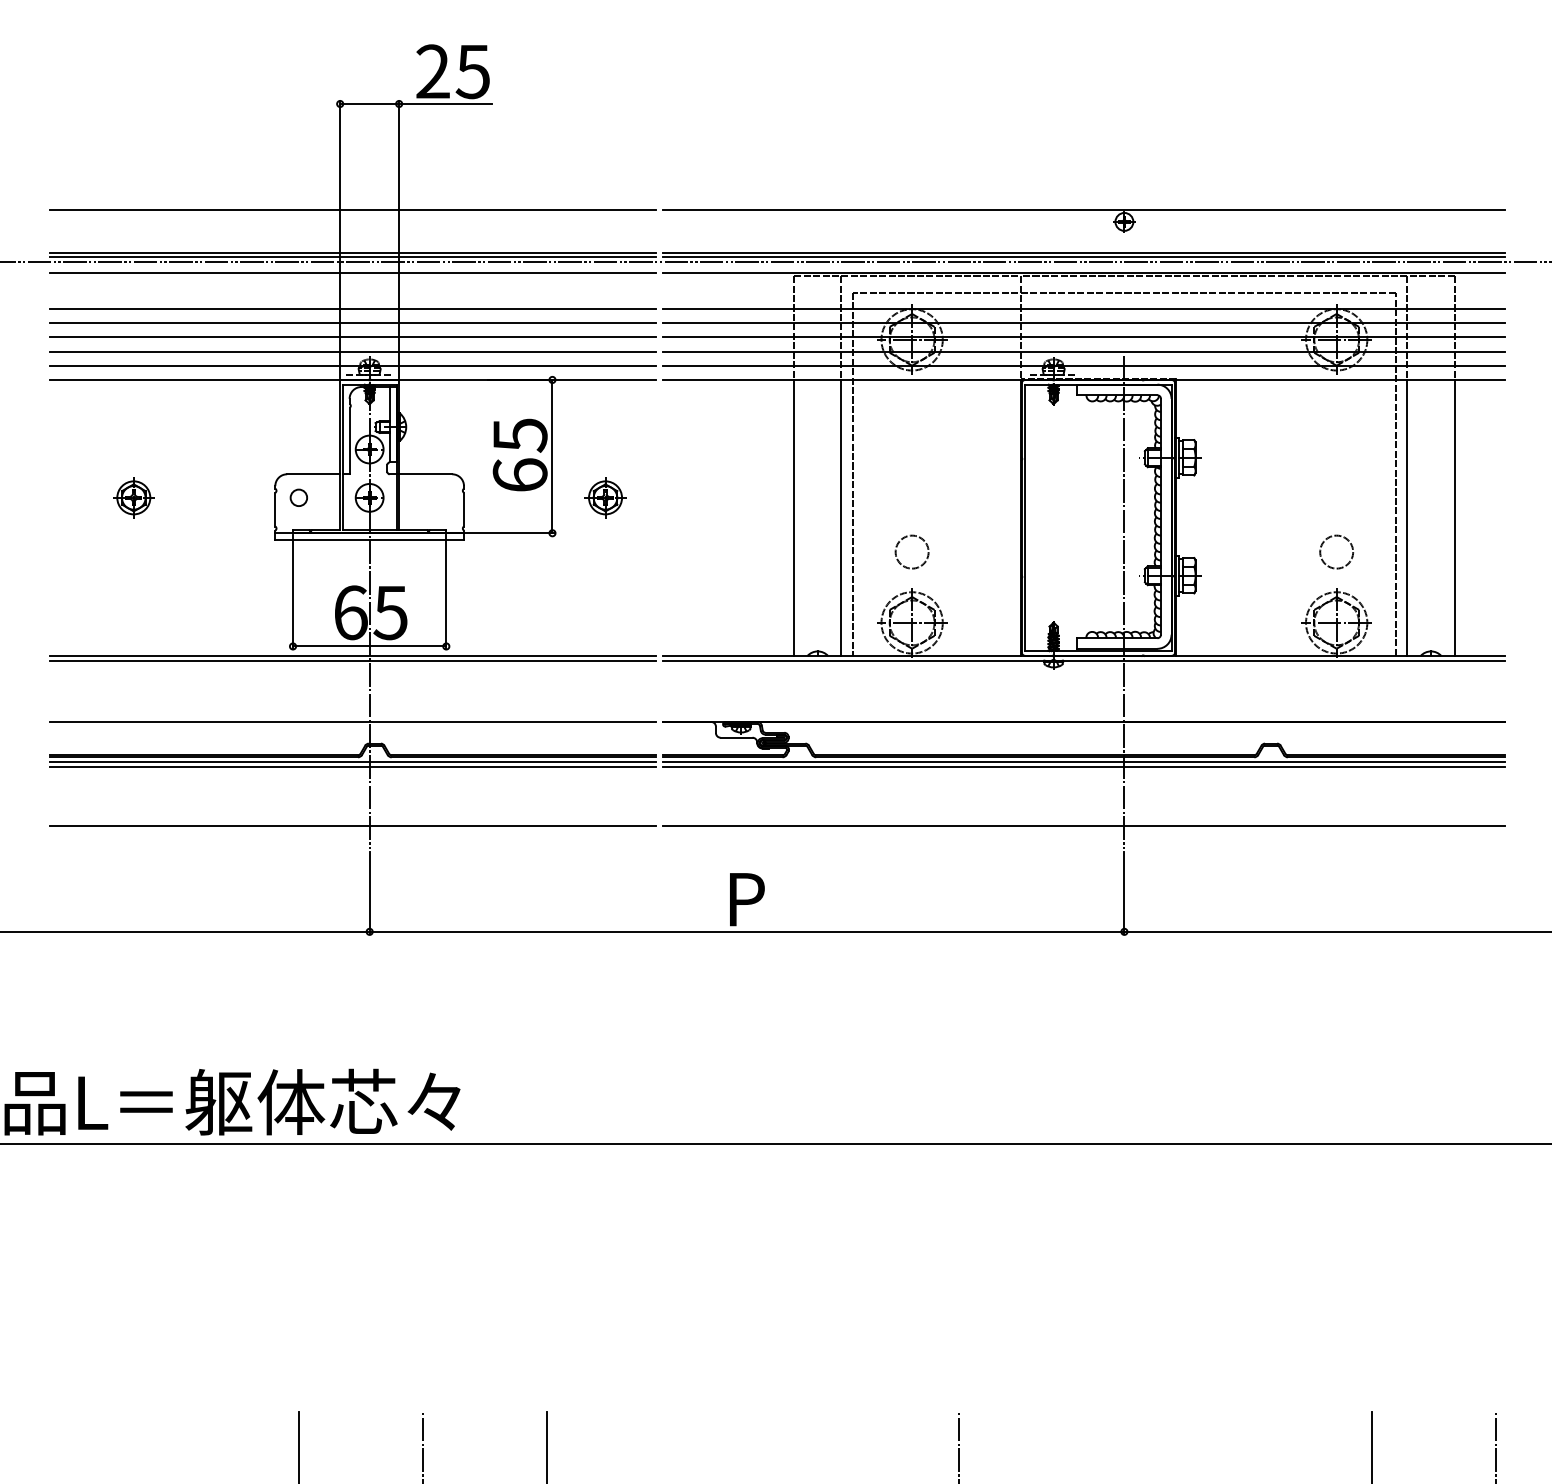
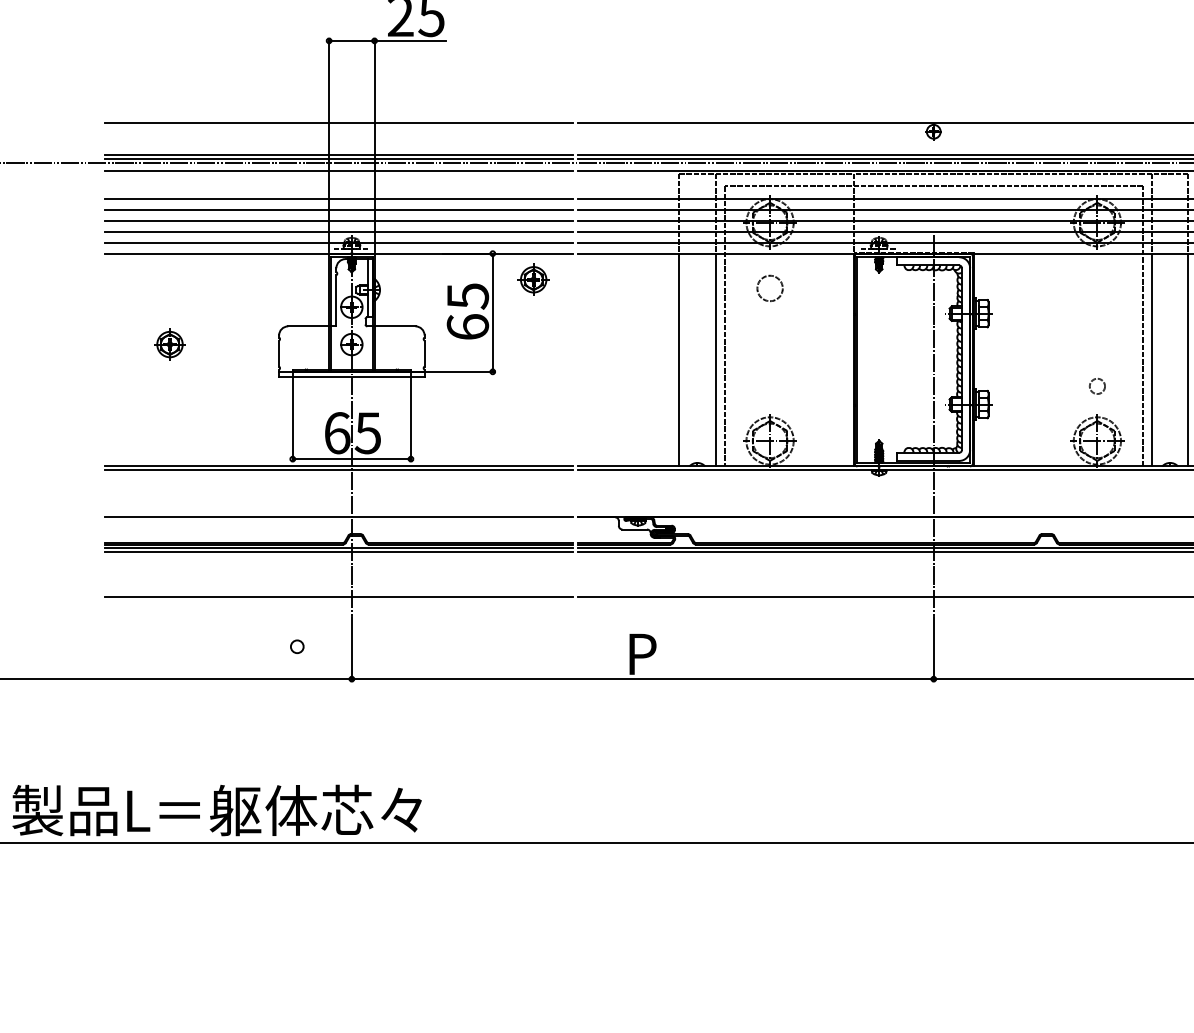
circle: (298, 497) -> (296, 646), moved
part: (605, 497) -> (533, 279), moved
circle: (911, 551) -> (769, 287), moved
circle: (1336, 551) -> (1097, 385), size x0.6

